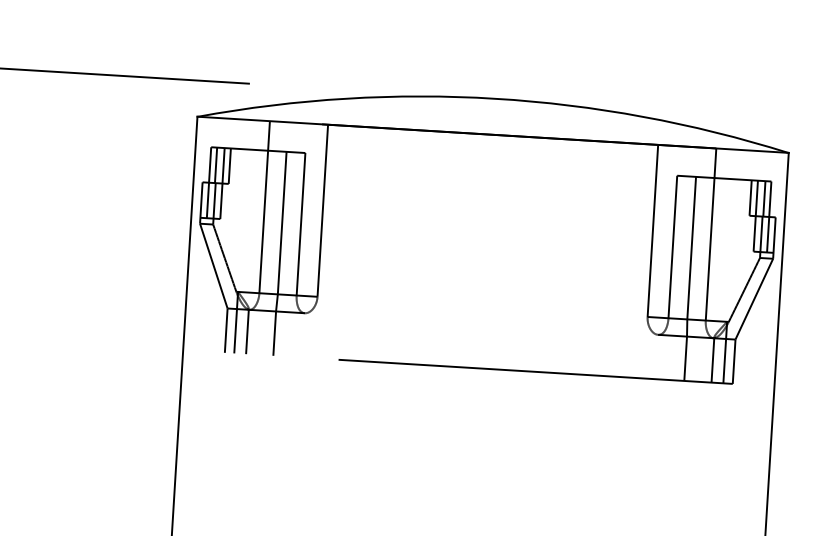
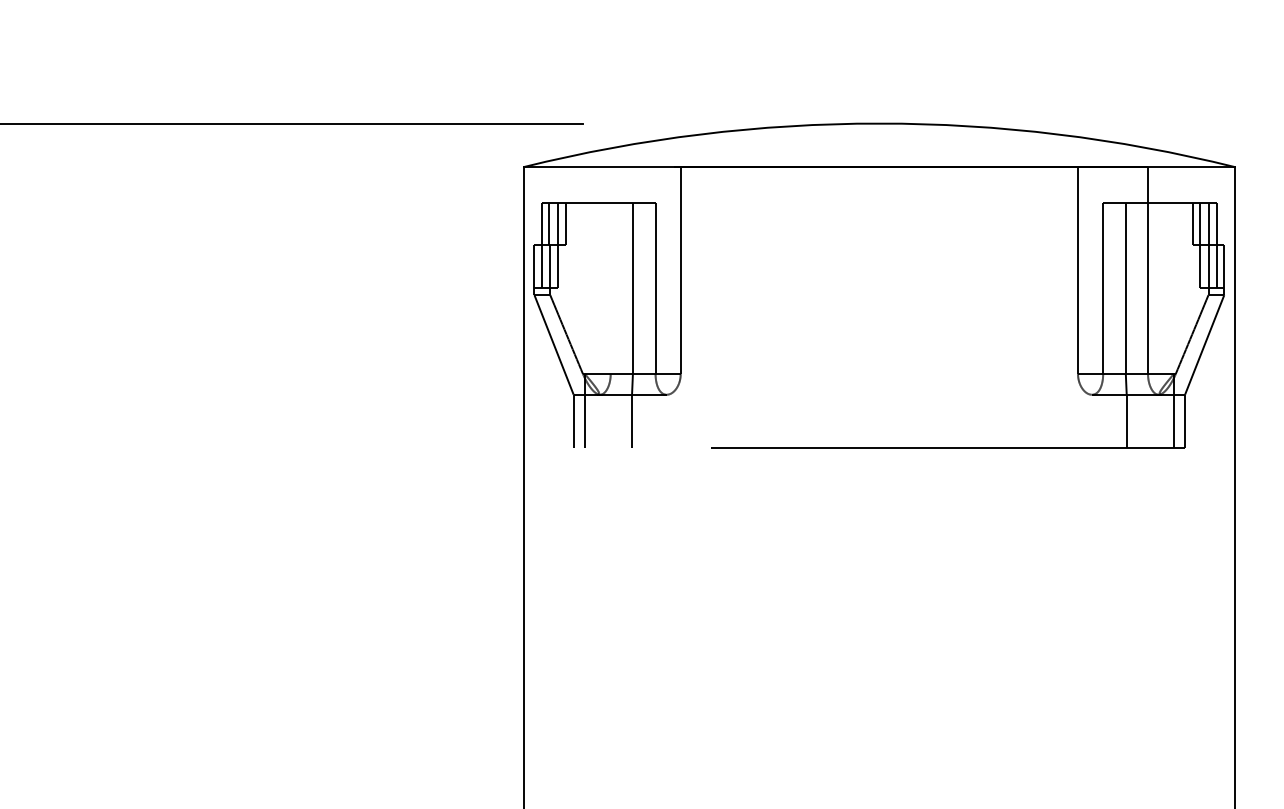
line: (264, 207) -> (610, 270), removed
line: (247, 331) -> (599, 420), removed
line: (712, 359) -> (1159, 420), removed

